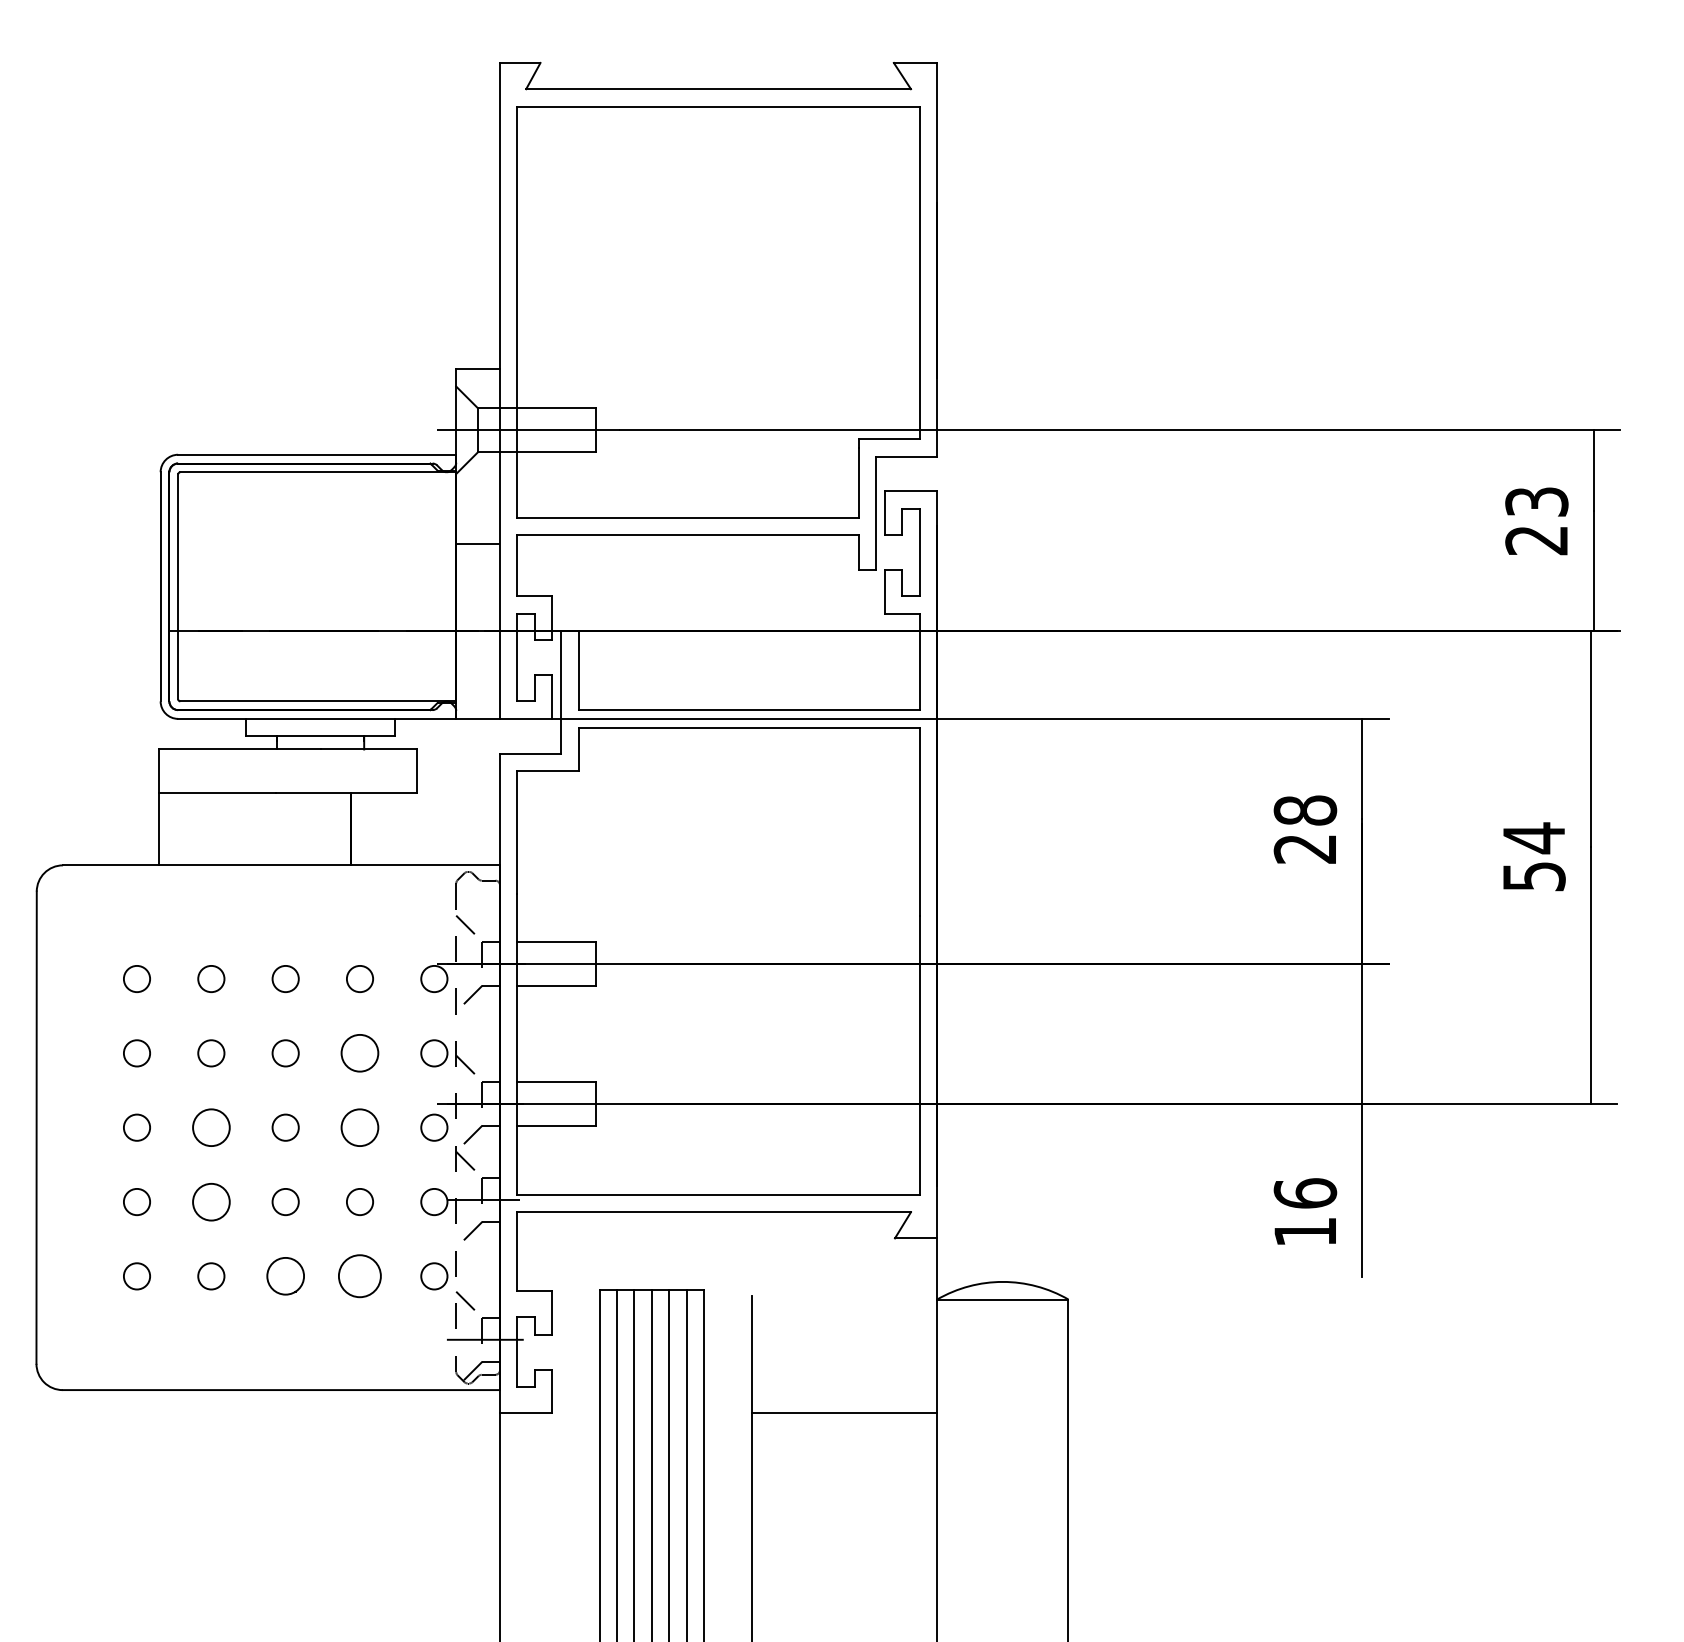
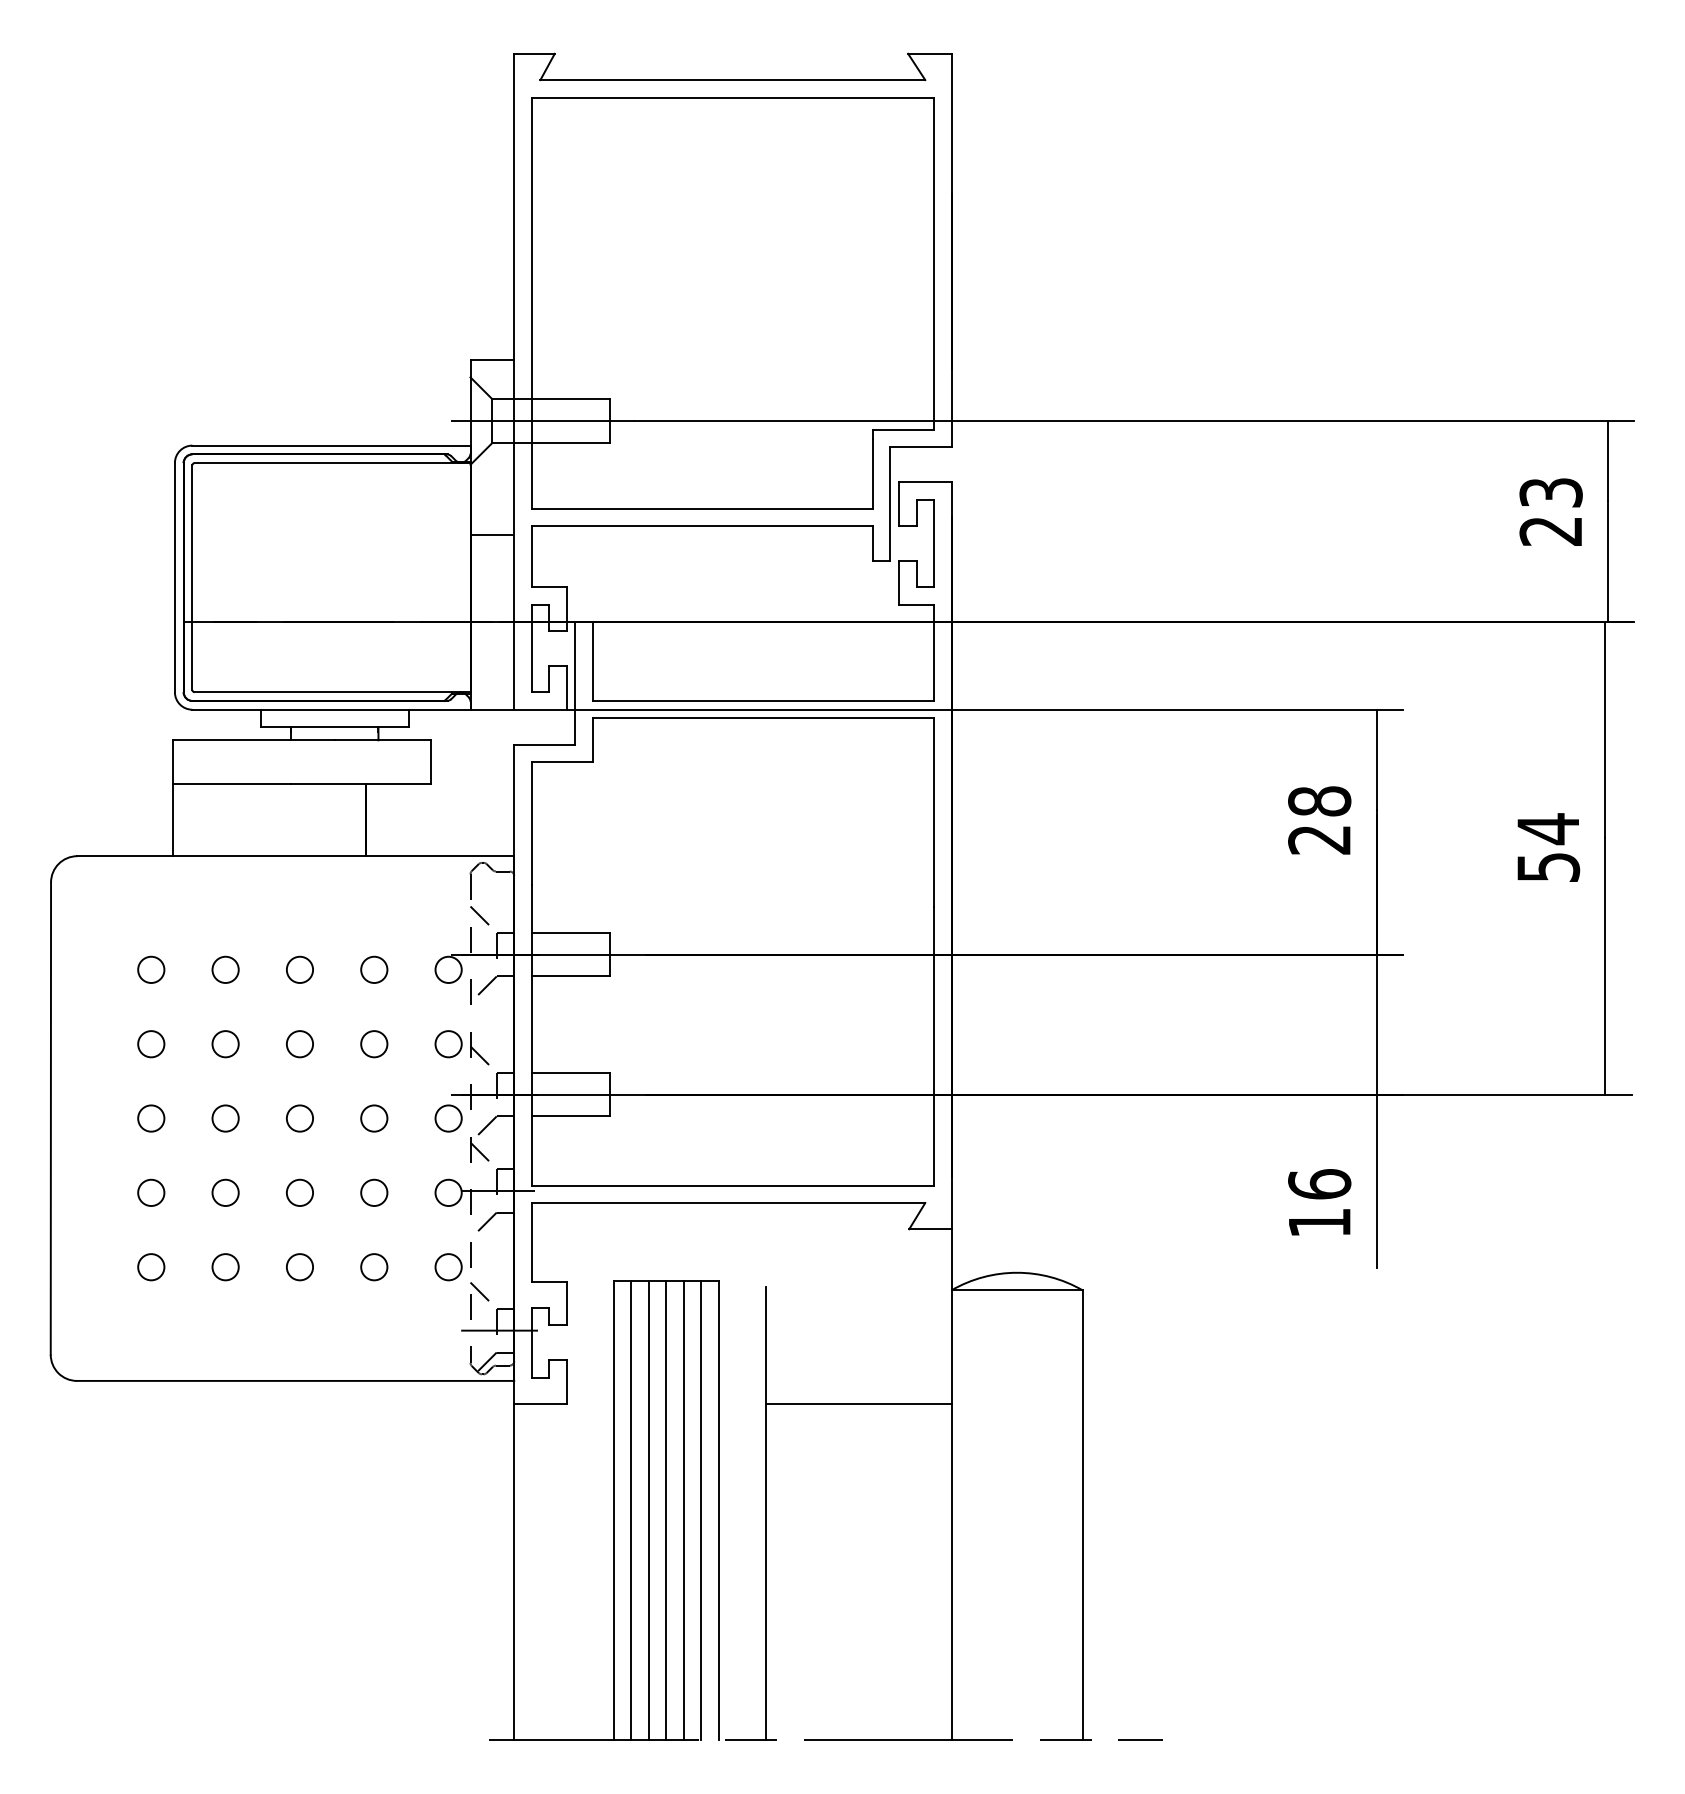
circle: (360, 1053) -> (374, 1044), size x0.71
circle: (211, 1127) -> (225, 1118), size x0.71
circle: (360, 1127) -> (374, 1118), size x0.71
circle: (211, 1201) -> (225, 1192), size x0.71
circle: (285, 1276) -> (299, 1267), size x0.71
circle: (360, 1276) -> (374, 1267), size x0.62

